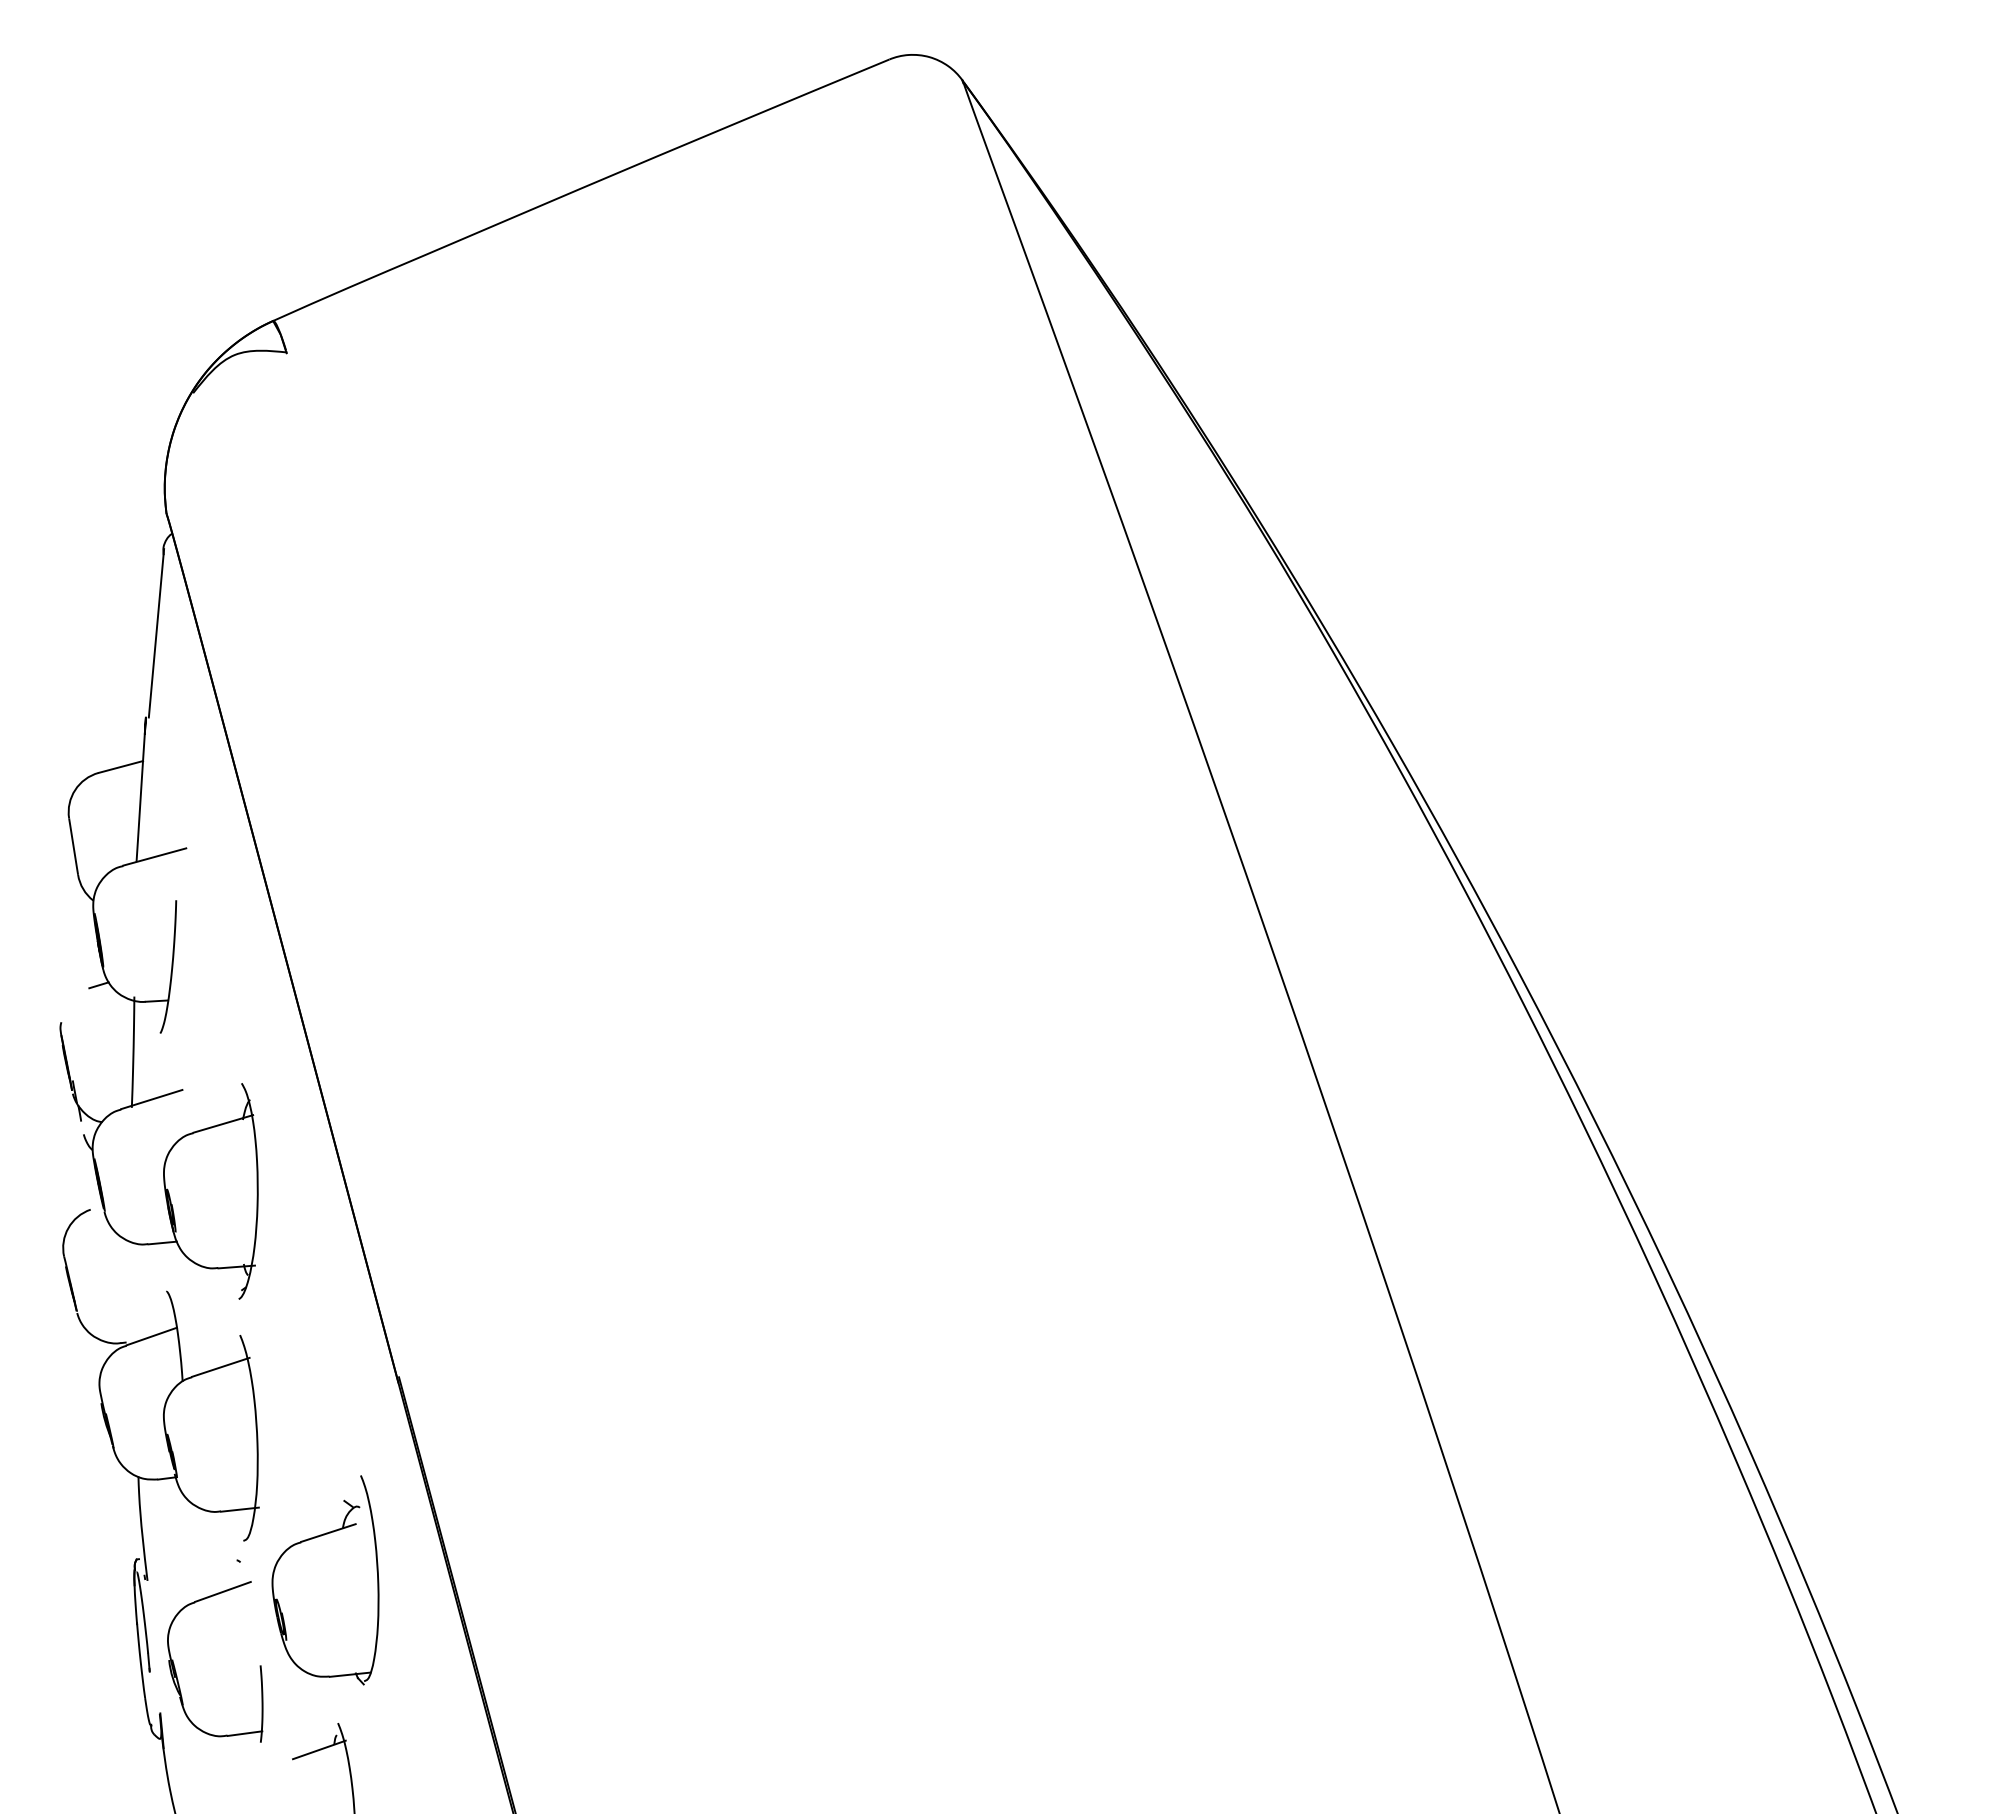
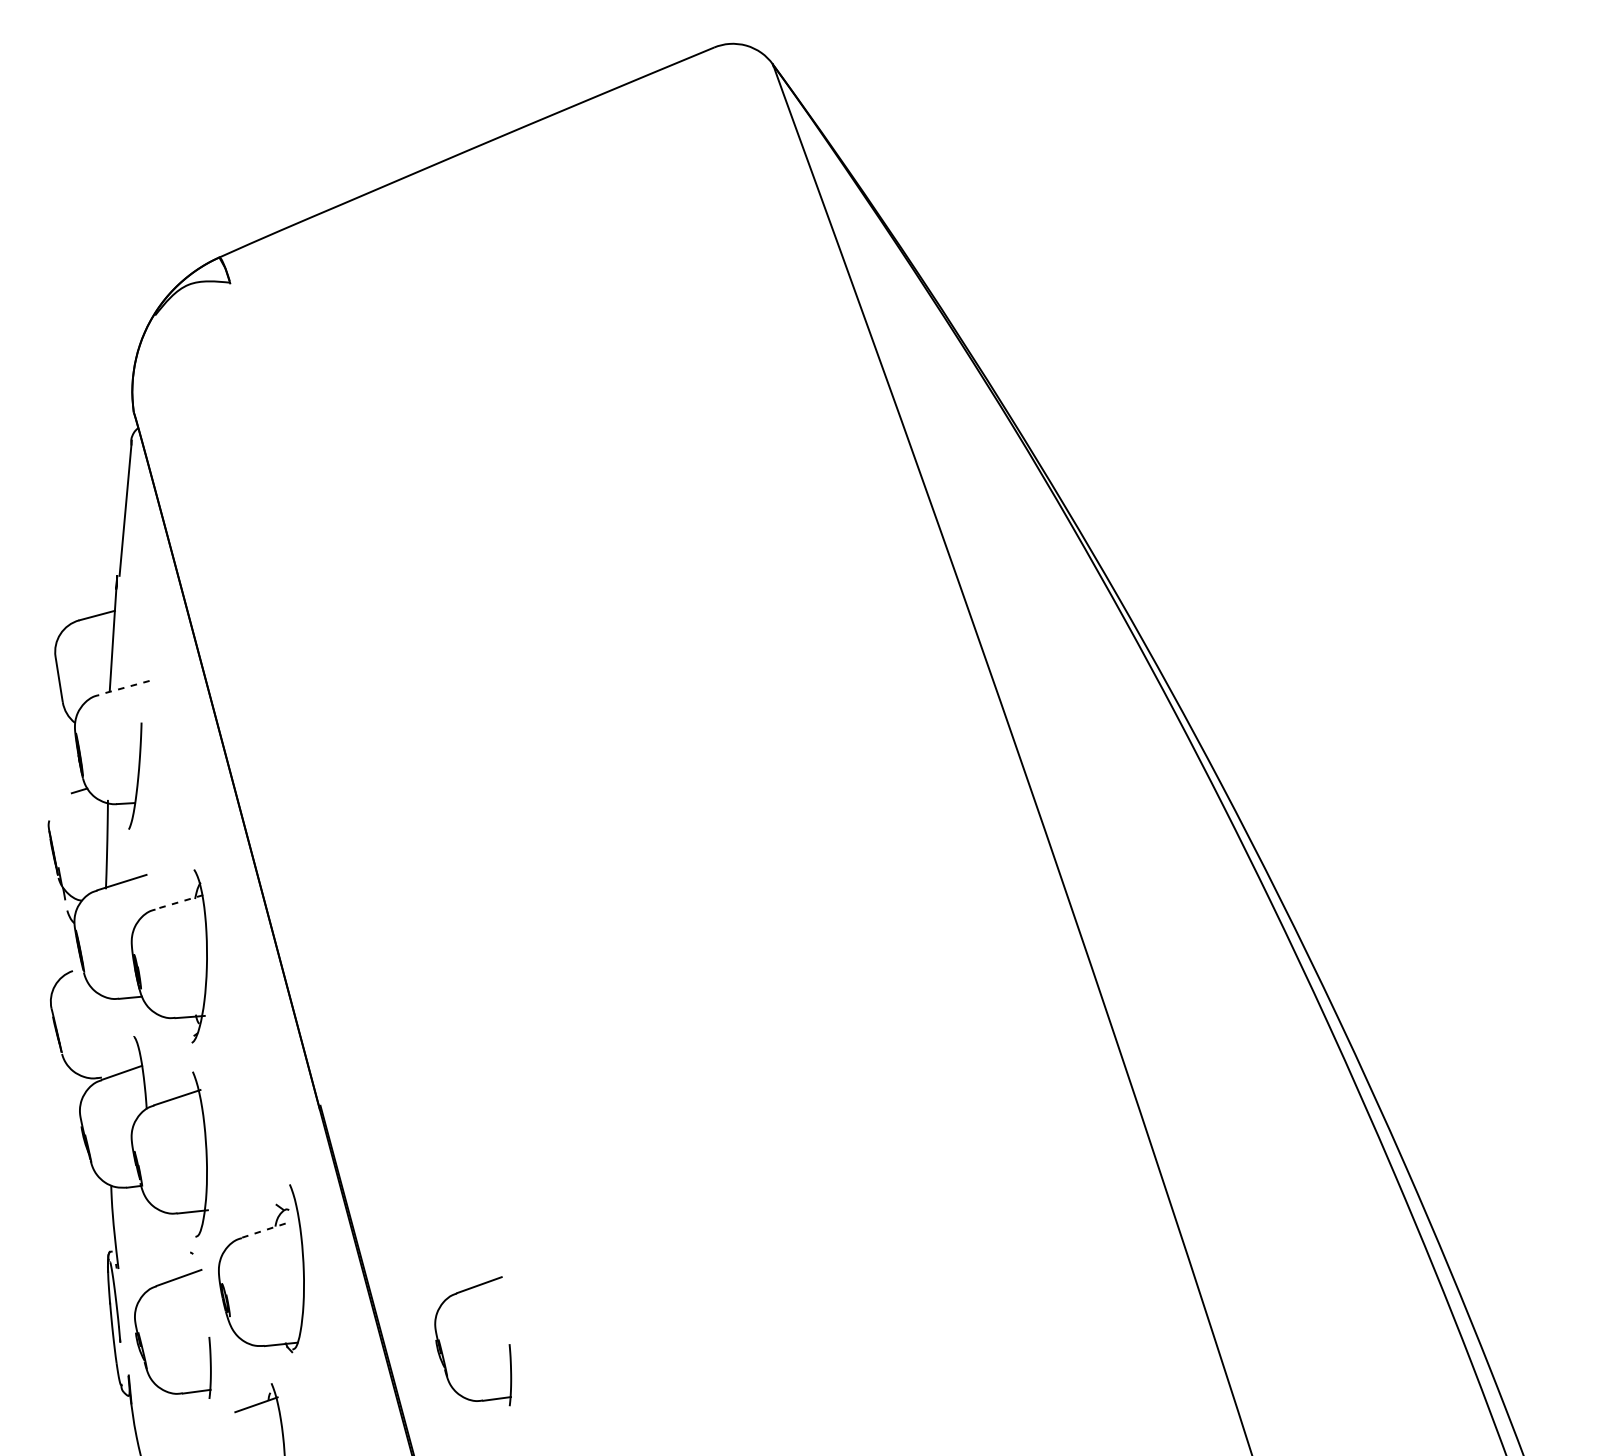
line: (154, 856) -> (124, 687), solid -> dashed
line: (222, 1124) -> (178, 902), solid -> dashed
line: (328, 1533) -> (263, 1231), solid -> dashed
part: (550, 1680) -> (442, 1349), added

